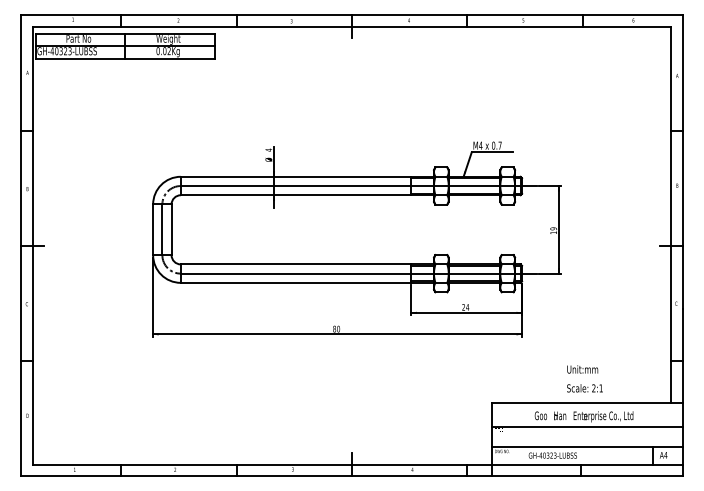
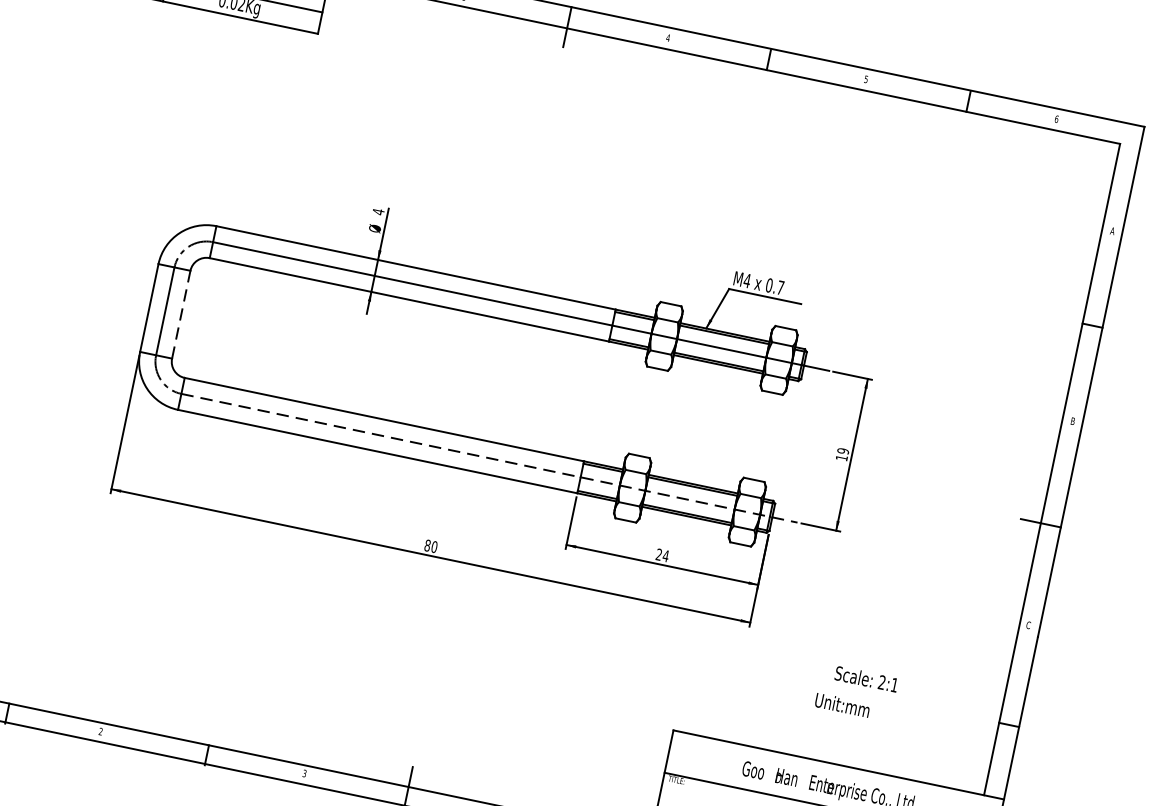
line: (171, 229) -> (181, 314), solid -> dashed
line: (358, 273) -> (489, 457), solid -> dashed
text: (584, 388) -> (865, 679), moved

